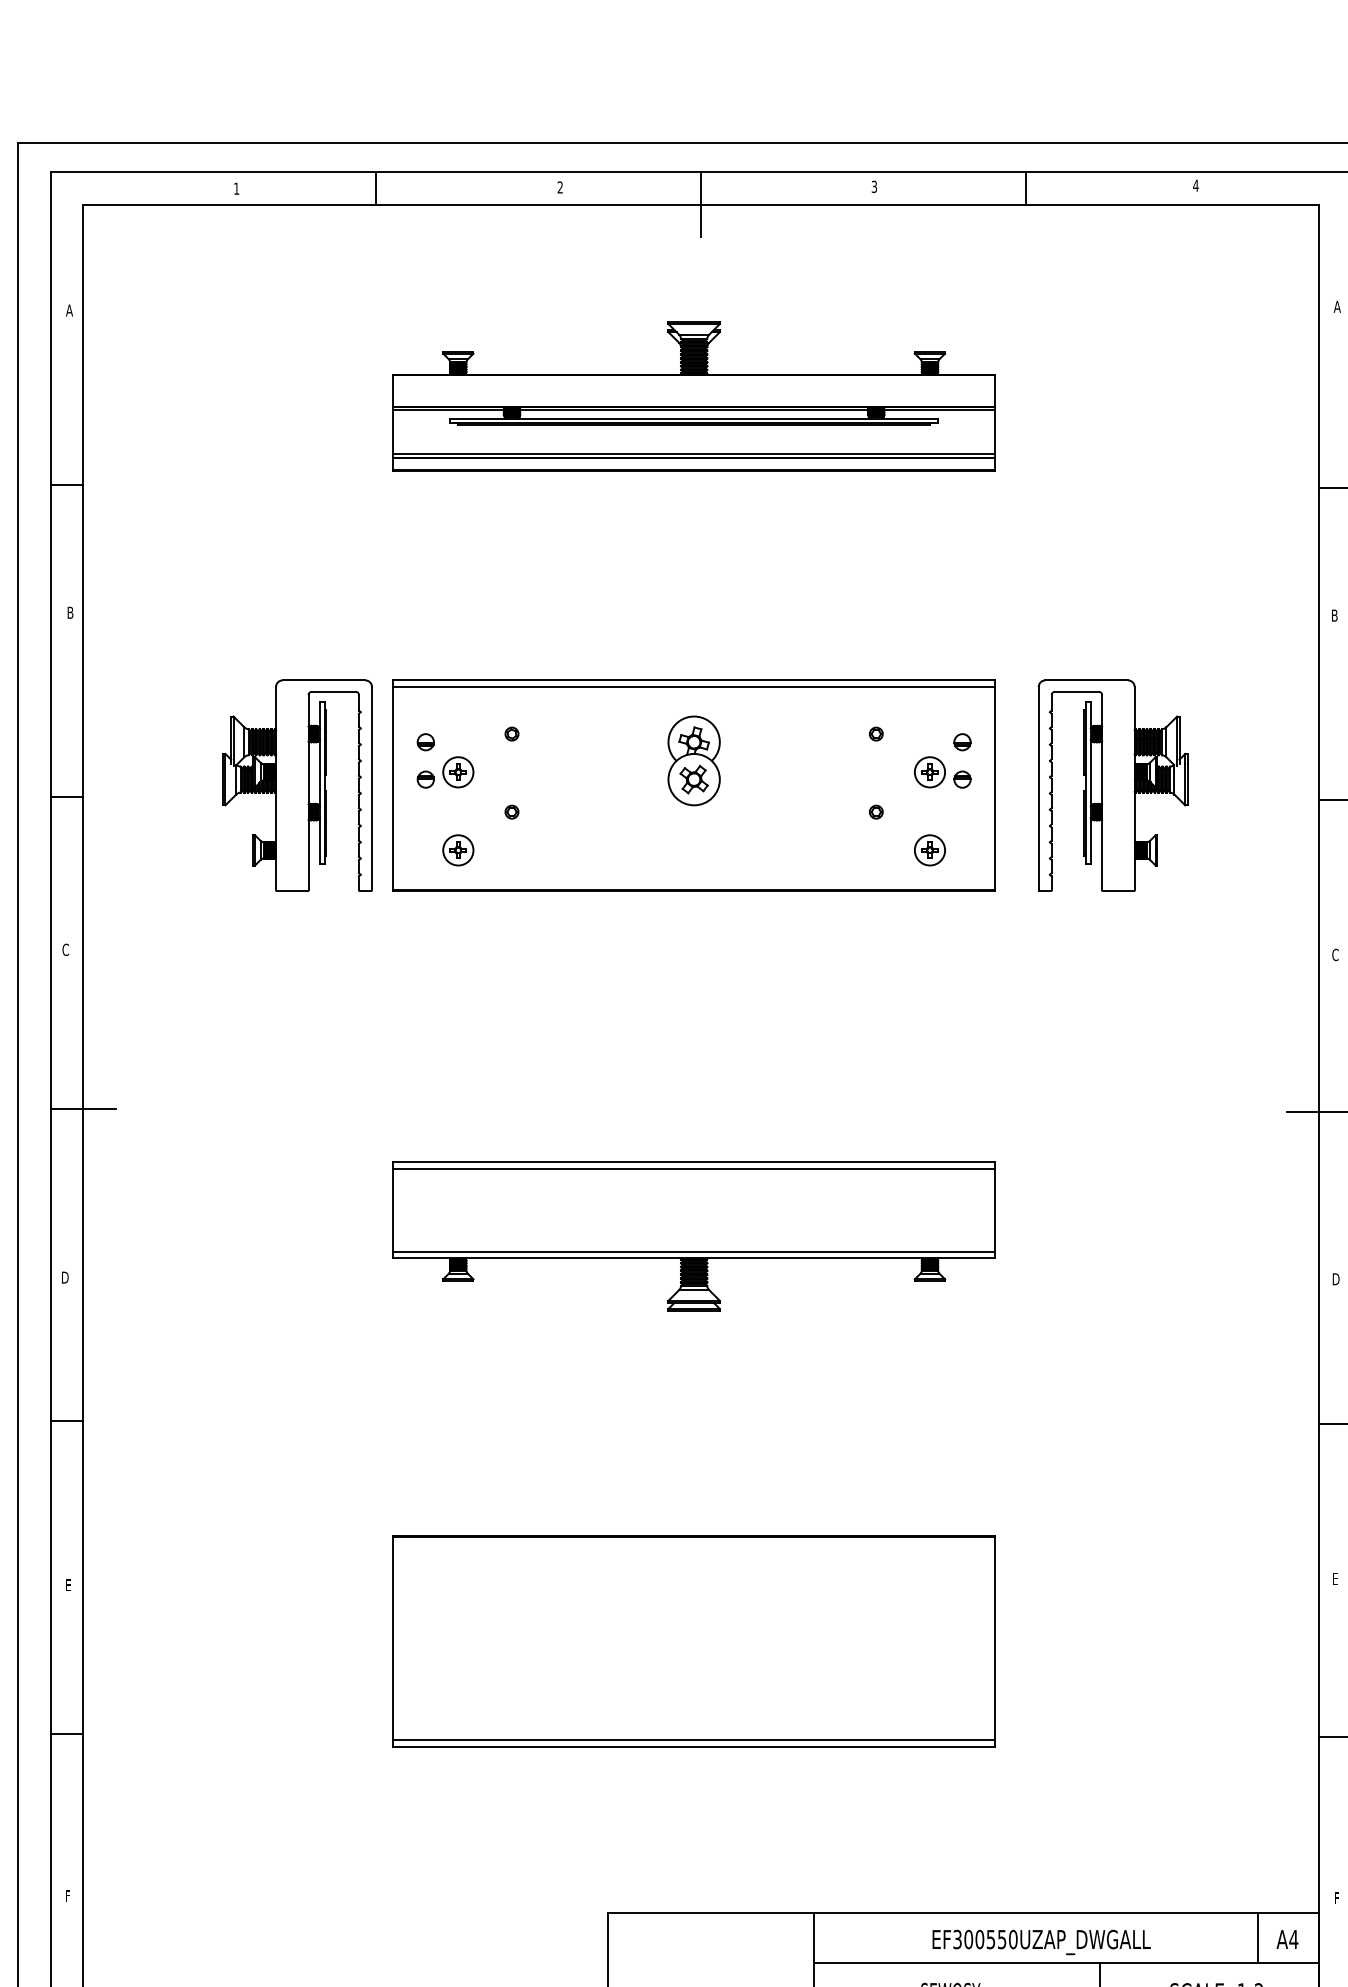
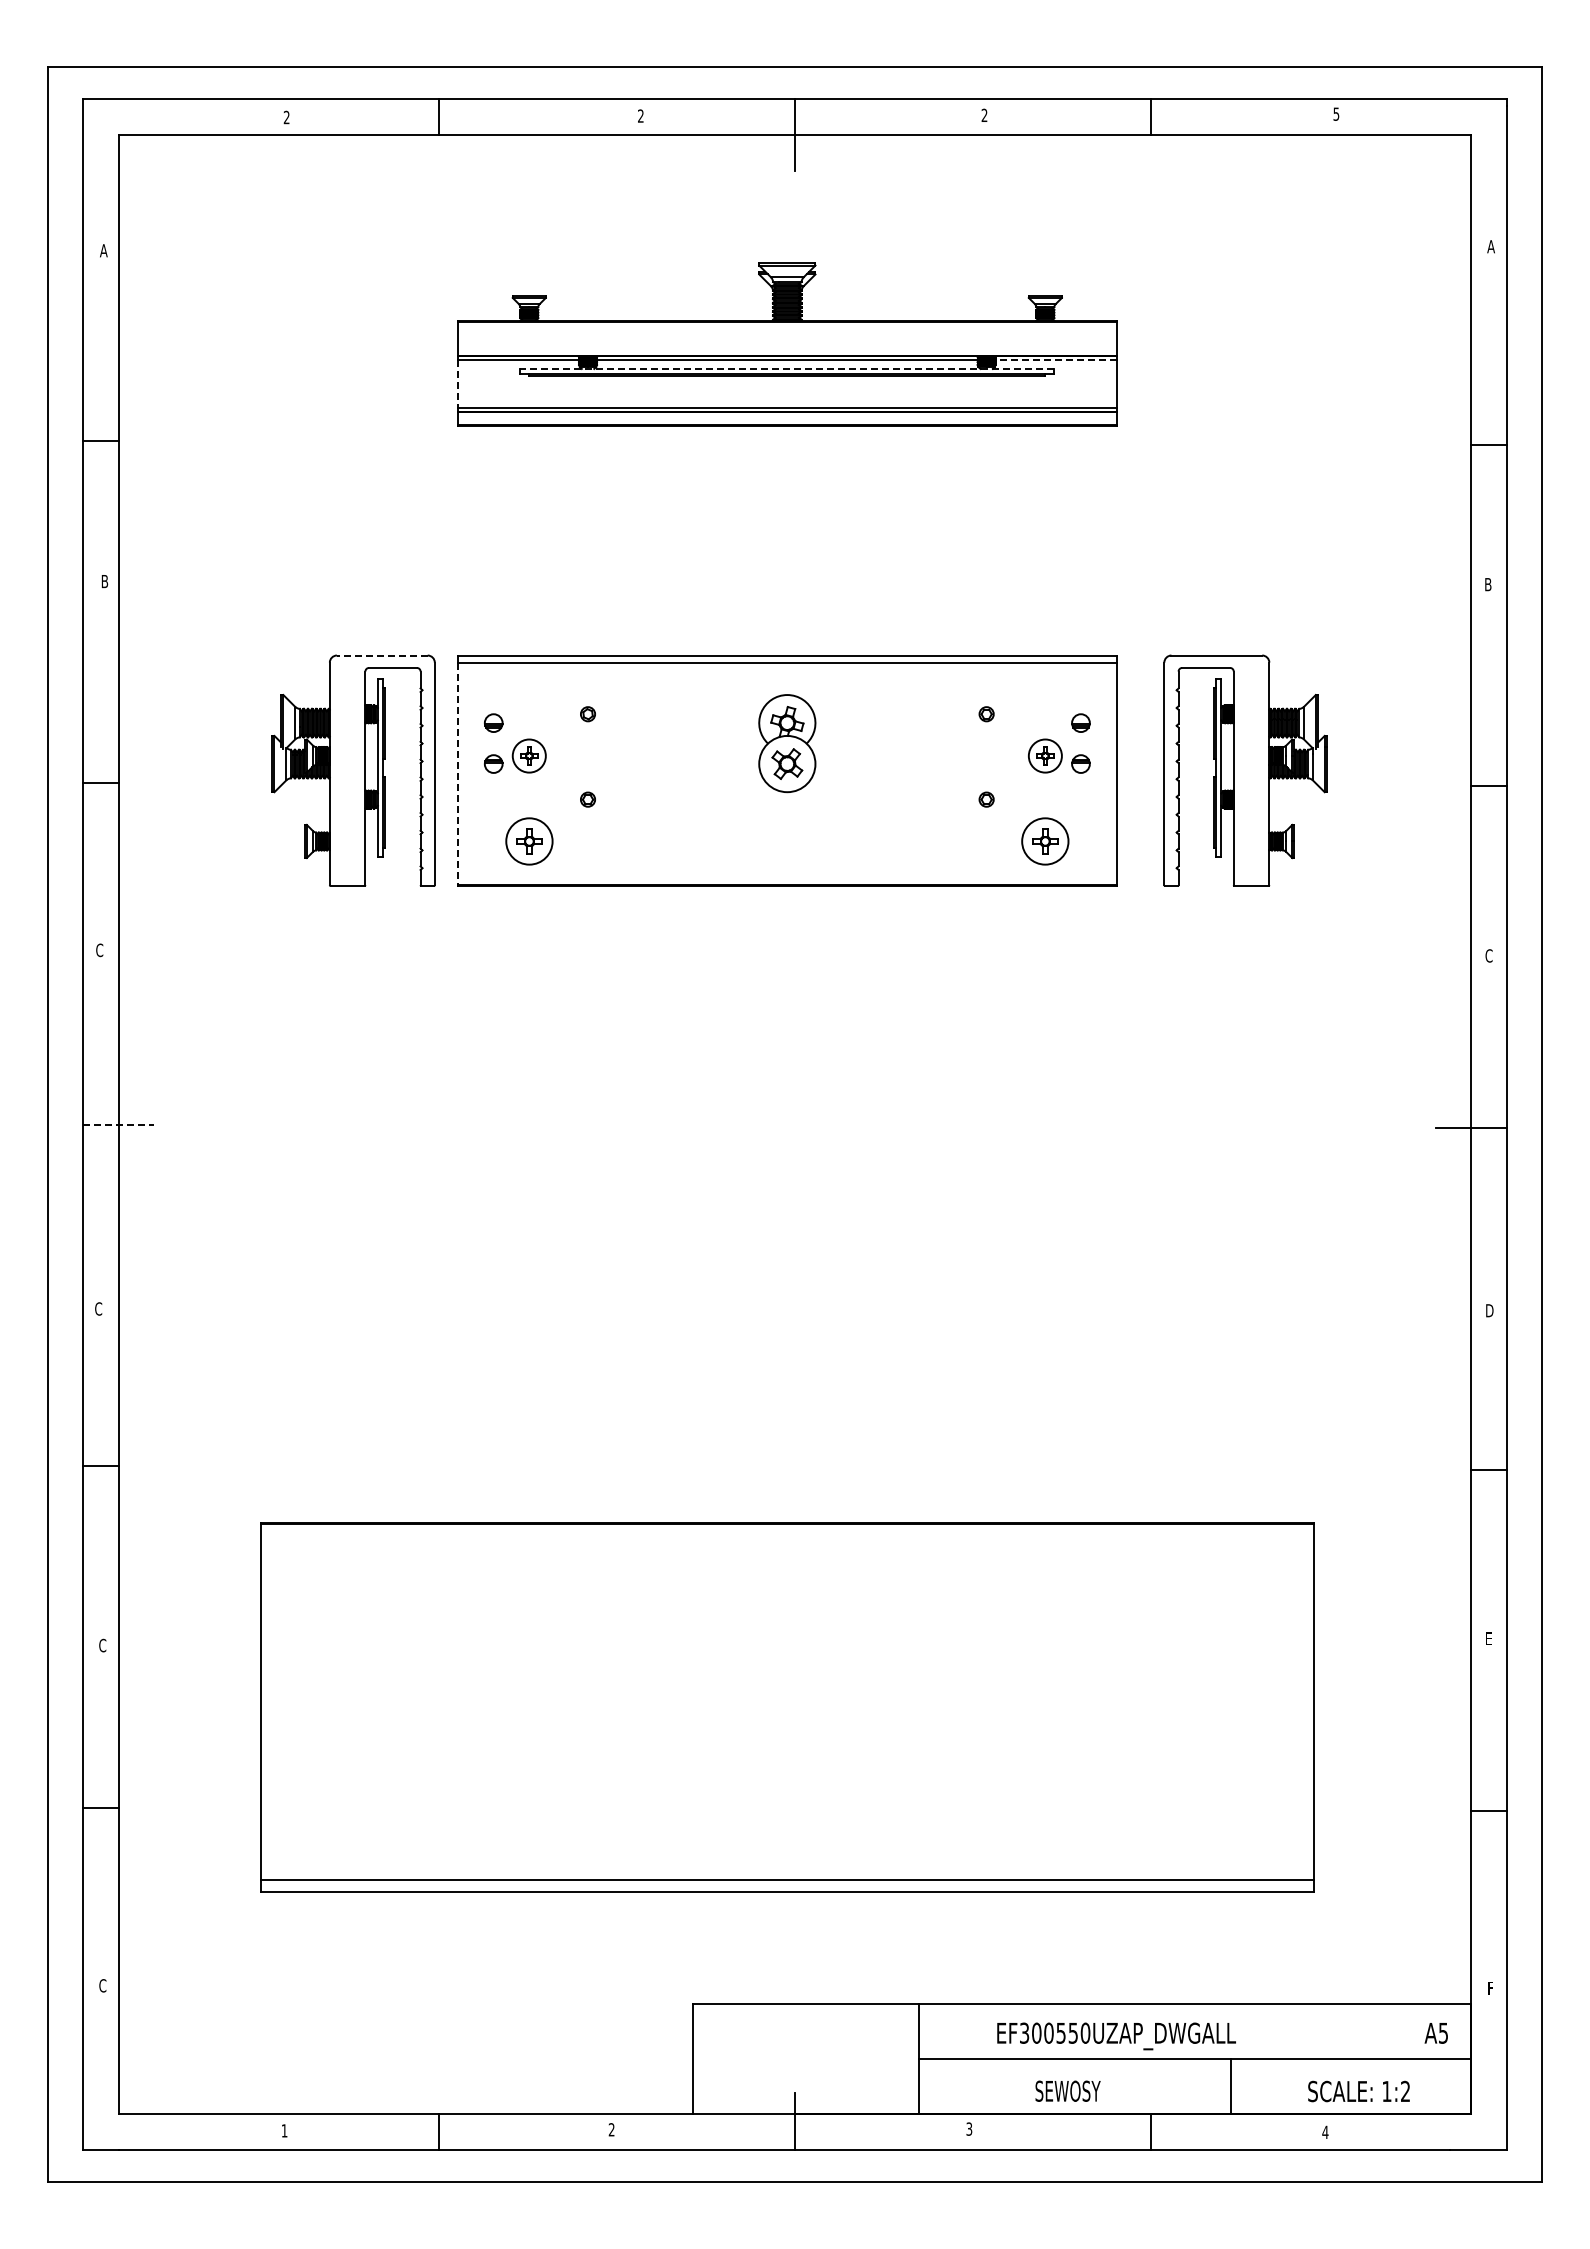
text: (1196, 185) -> (1336, 113), 4 -> 5
text: (874, 186) -> (984, 115), 3 -> 2
text: (236, 187) -> (286, 116), 1 -> 2
line: (939, 410) -> (1055, 360), solid -> dashed
line: (694, 418) -> (787, 368), solid -> dashed
line: (393, 432) -> (458, 384), solid -> dashed
line: (323, 680) -> (381, 655), solid -> dashed
line: (393, 789) -> (458, 774), solid -> dashed
part: (457, 850) -> (528, 841), size x1.4
part: (930, 850) -> (1045, 841), size x1.4
line: (82, 1109) -> (118, 1124), solid -> dashed
part: (694, 1236) -> (787, 1264), removed
text: (64, 1277) -> (98, 1308), D -> C
text: (68, 1585) -> (102, 1645), E -> C
part: (694, 1641) -> (787, 1707), size x1.6
text: (68, 1895) -> (102, 1985), F -> C
line: (1258, 1937) -> (1404, 2031), removed
text: (1293, 1939) -> (1443, 2033), A4 -> A5
text: (1041, 1942) -> (1116, 2036), moved

